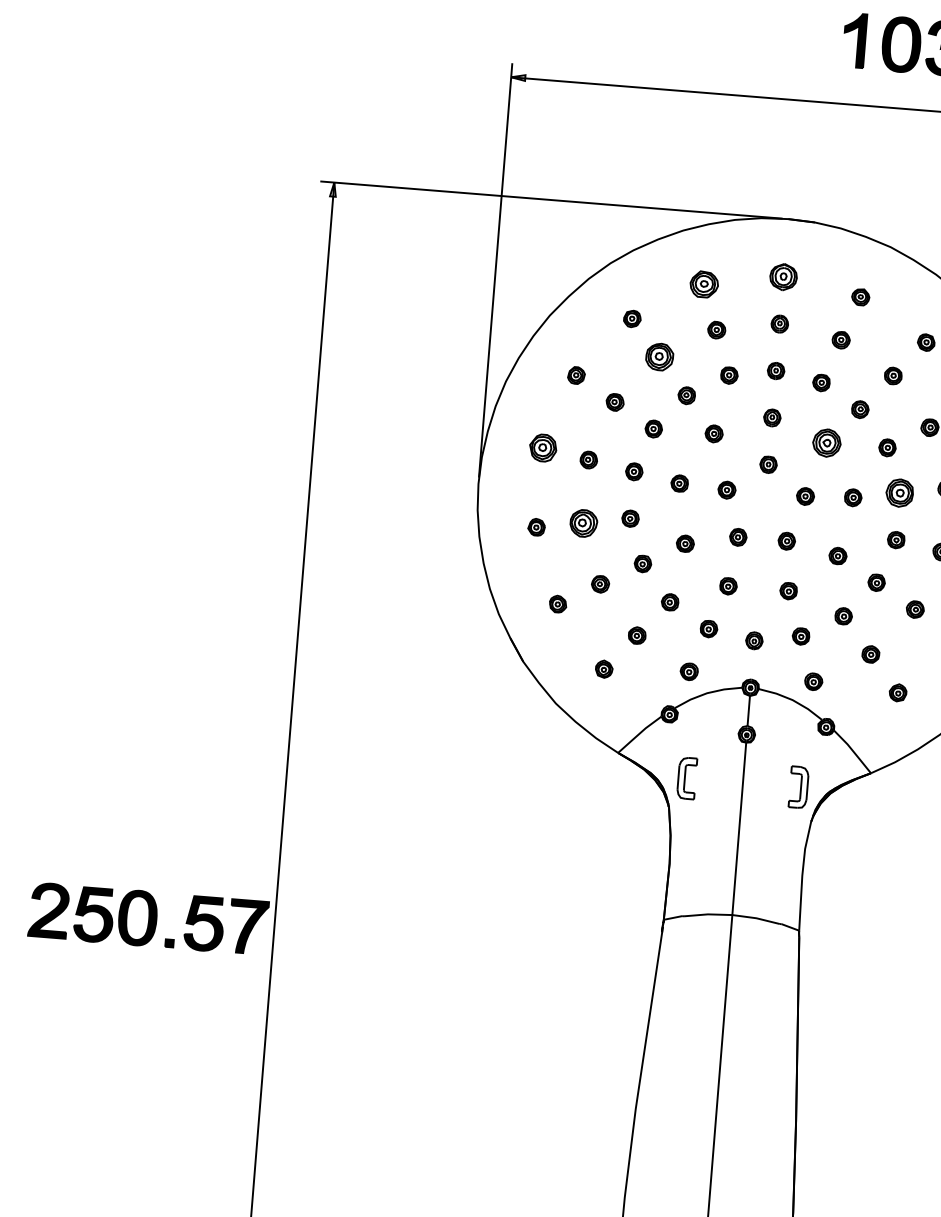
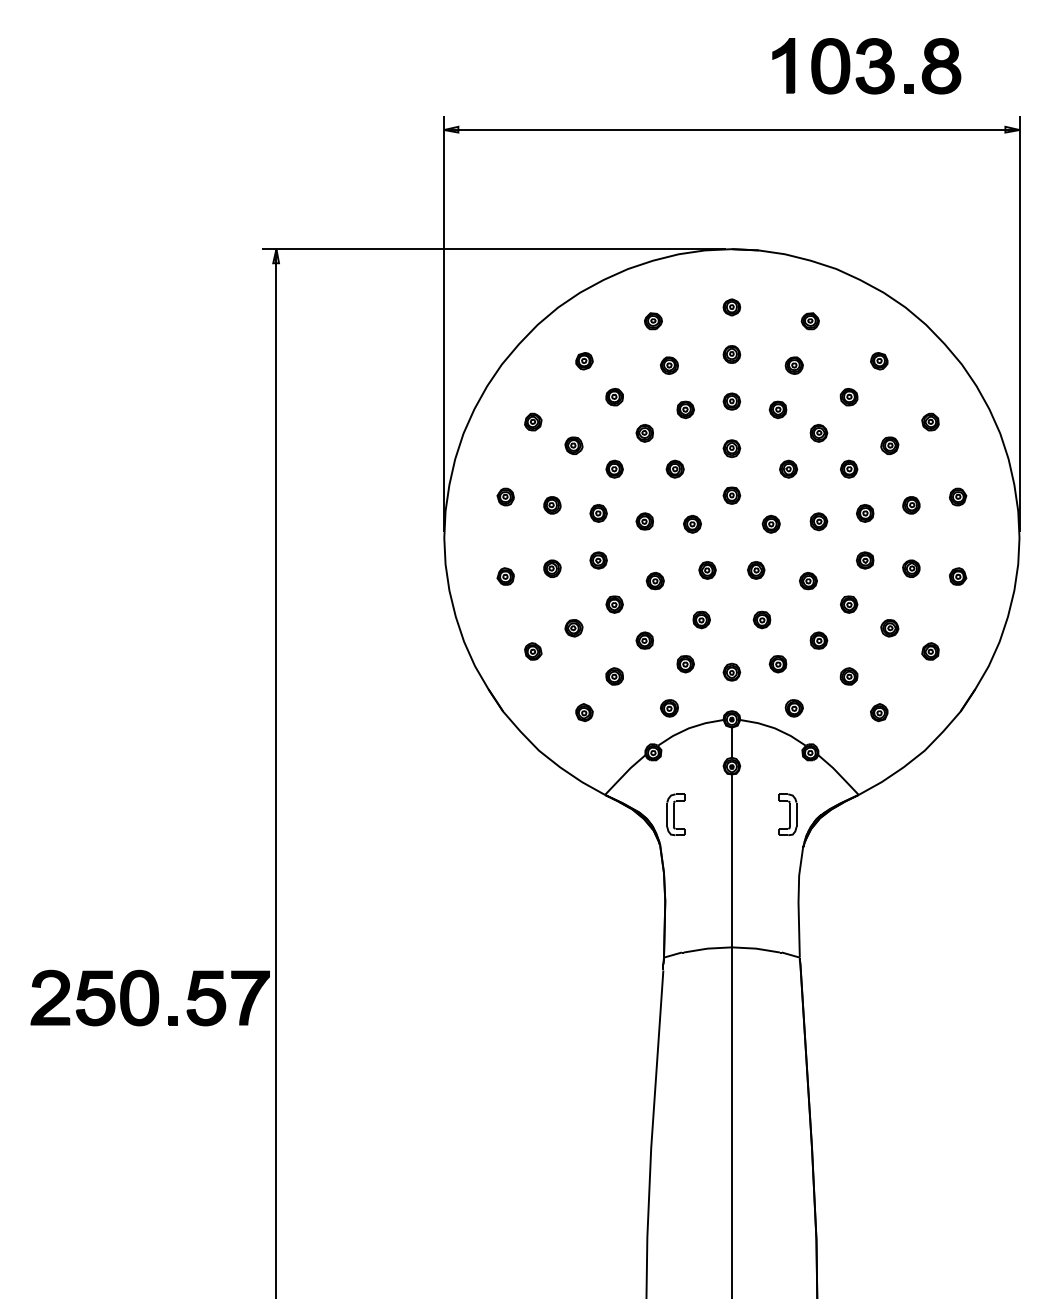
part: (783, 277) -> (731, 307), size x0.62
part: (704, 284) -> (653, 321), size x0.62
part: (659, 357) -> (614, 397), size x0.62
part: (827, 442) -> (788, 468), size x0.62
part: (542, 447) -> (505, 496), size x0.62
part: (900, 493) -> (865, 513), size x0.62
part: (583, 523) -> (552, 568), size x0.62

